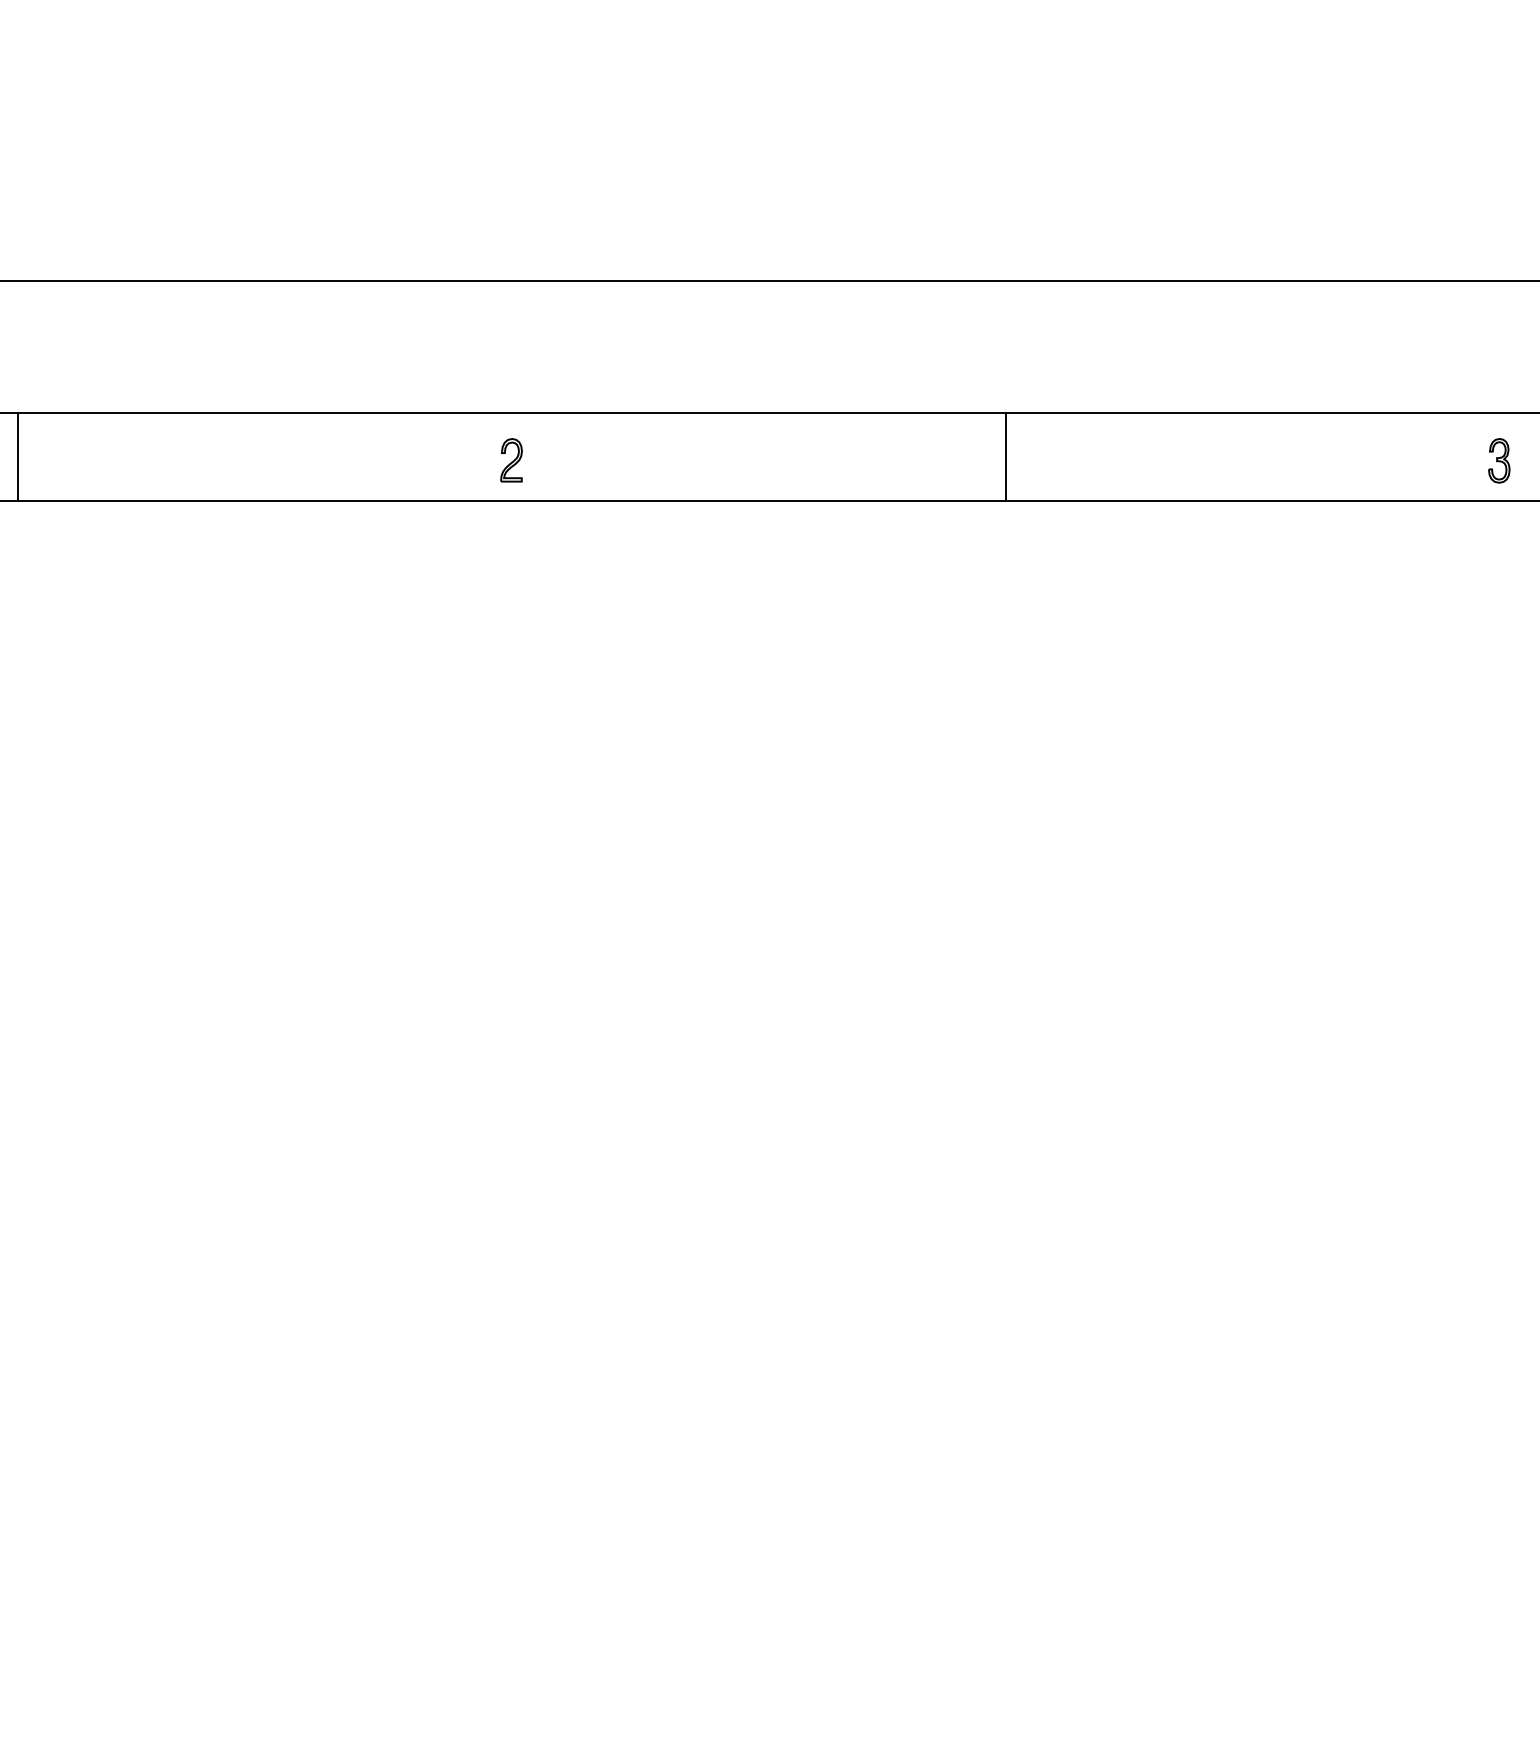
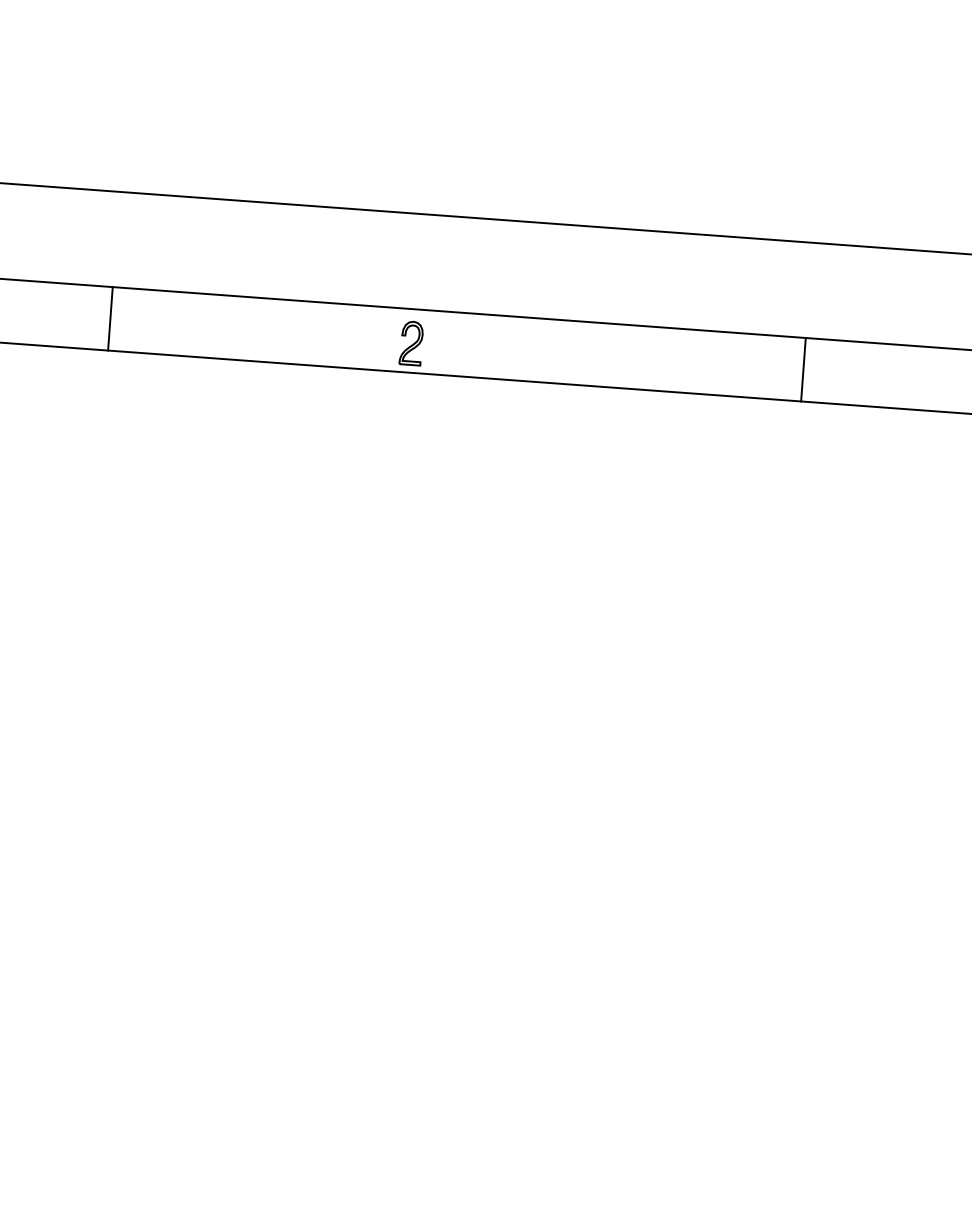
line: (17, 456) -> (110, 318), moved
line: (1005, 456) -> (803, 369), moved
part: (511, 460) -> (411, 343), size x1.4

